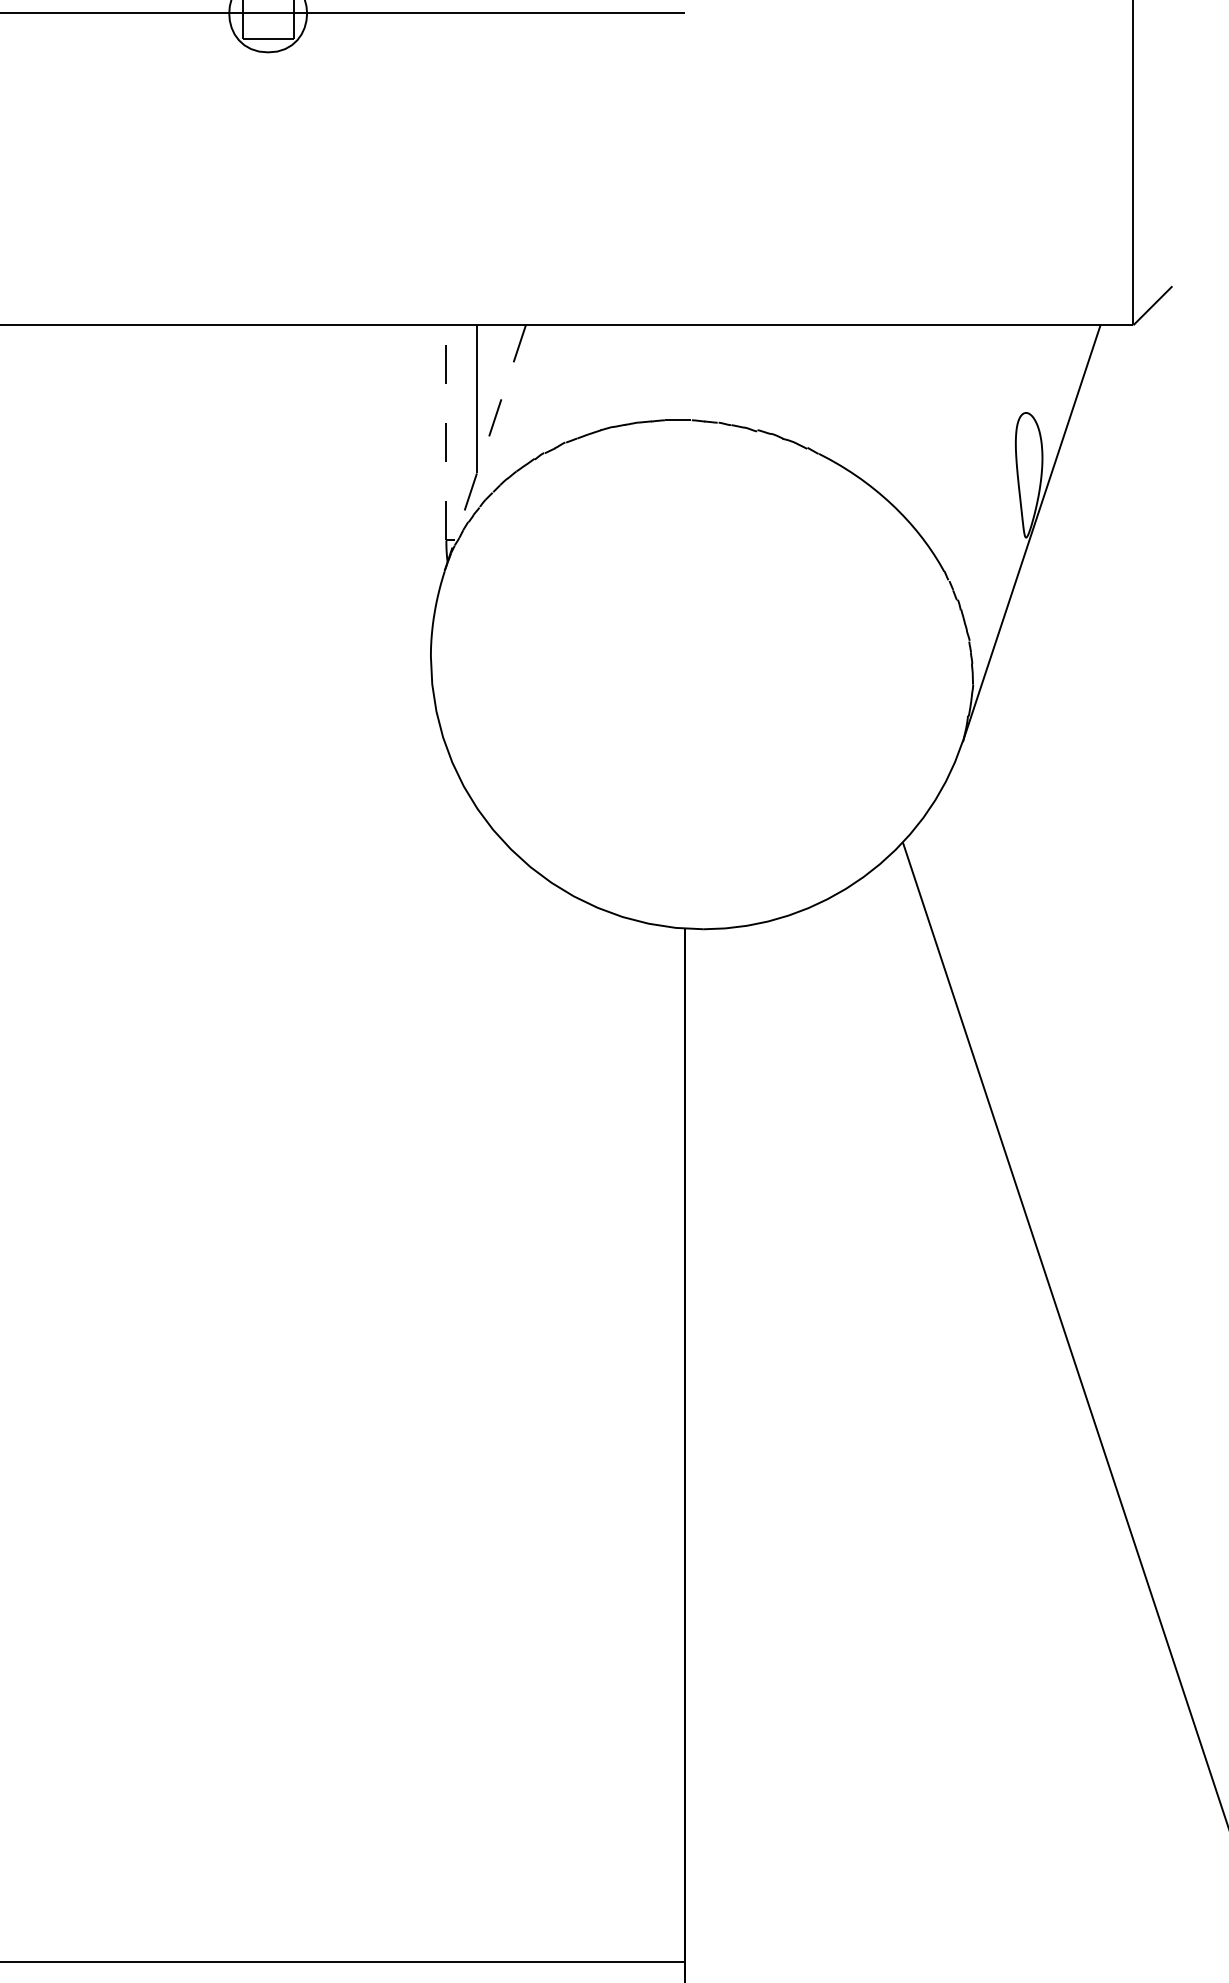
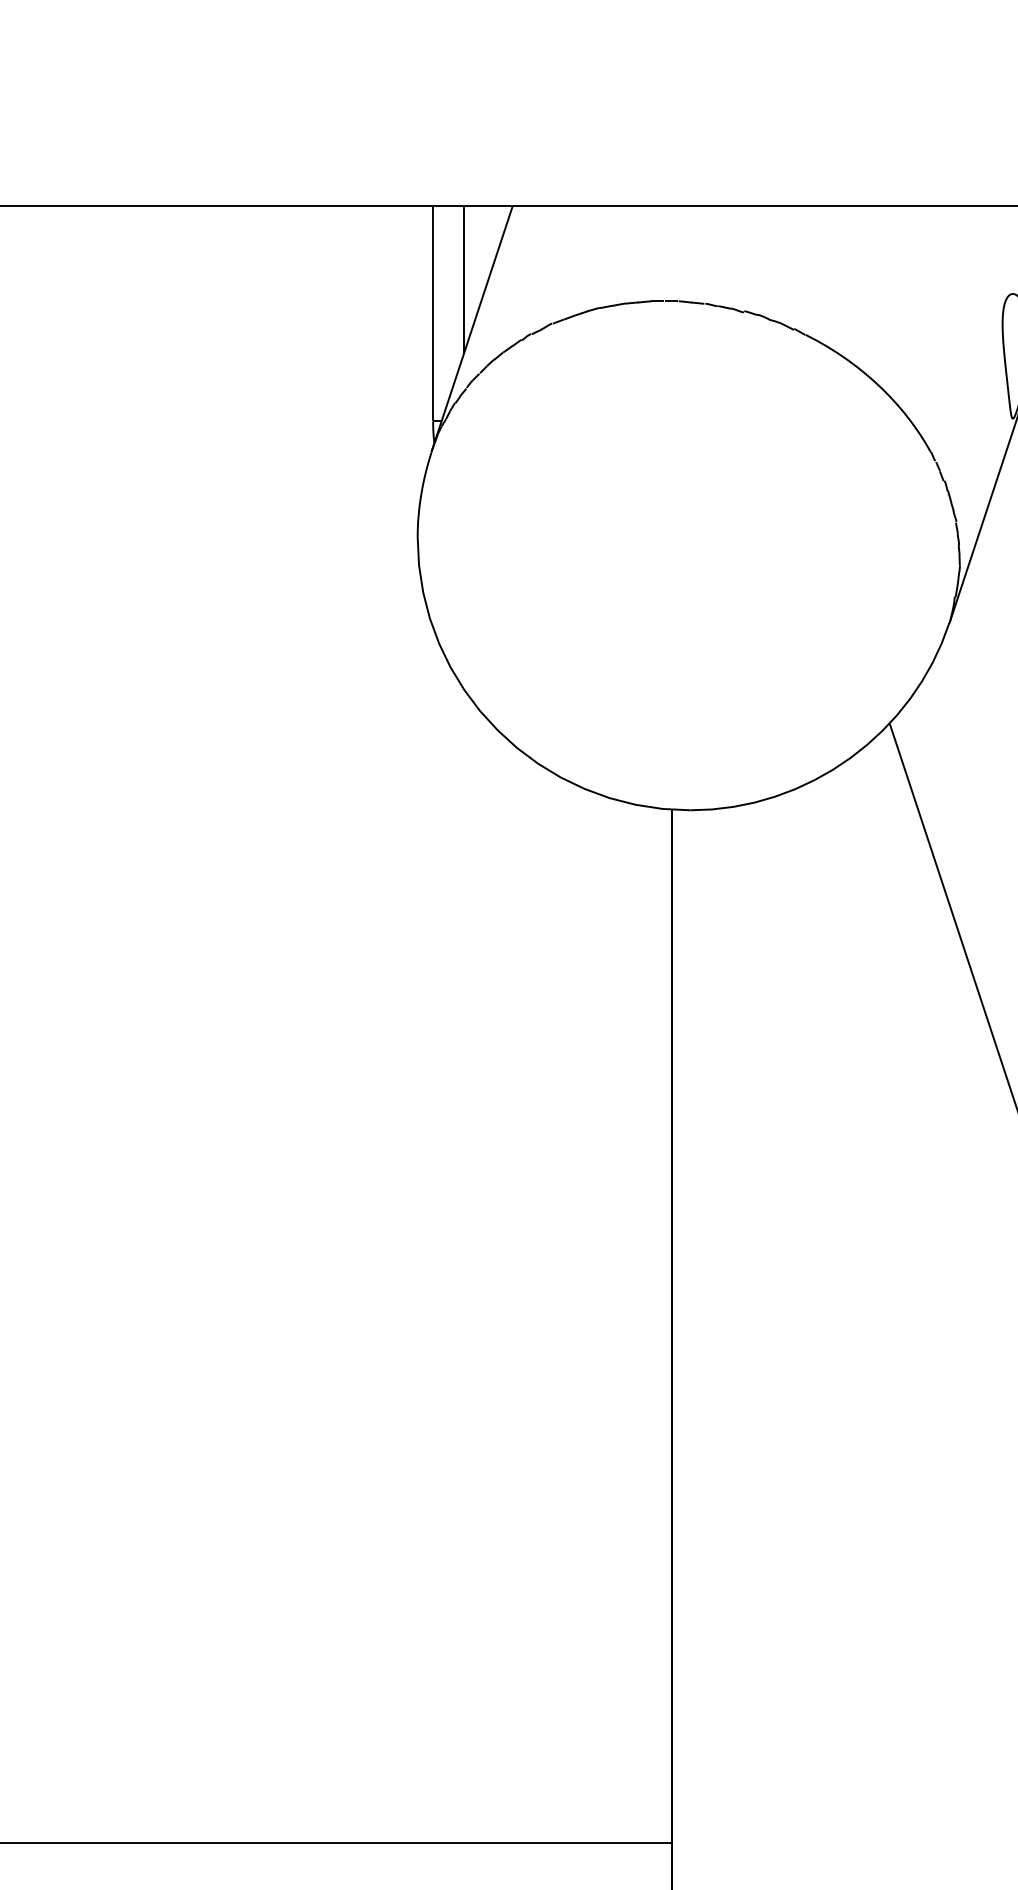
line: (446, 432) -> (433, 313), dashed -> solid
line: (485, 448) -> (472, 329), dashed -> solid

